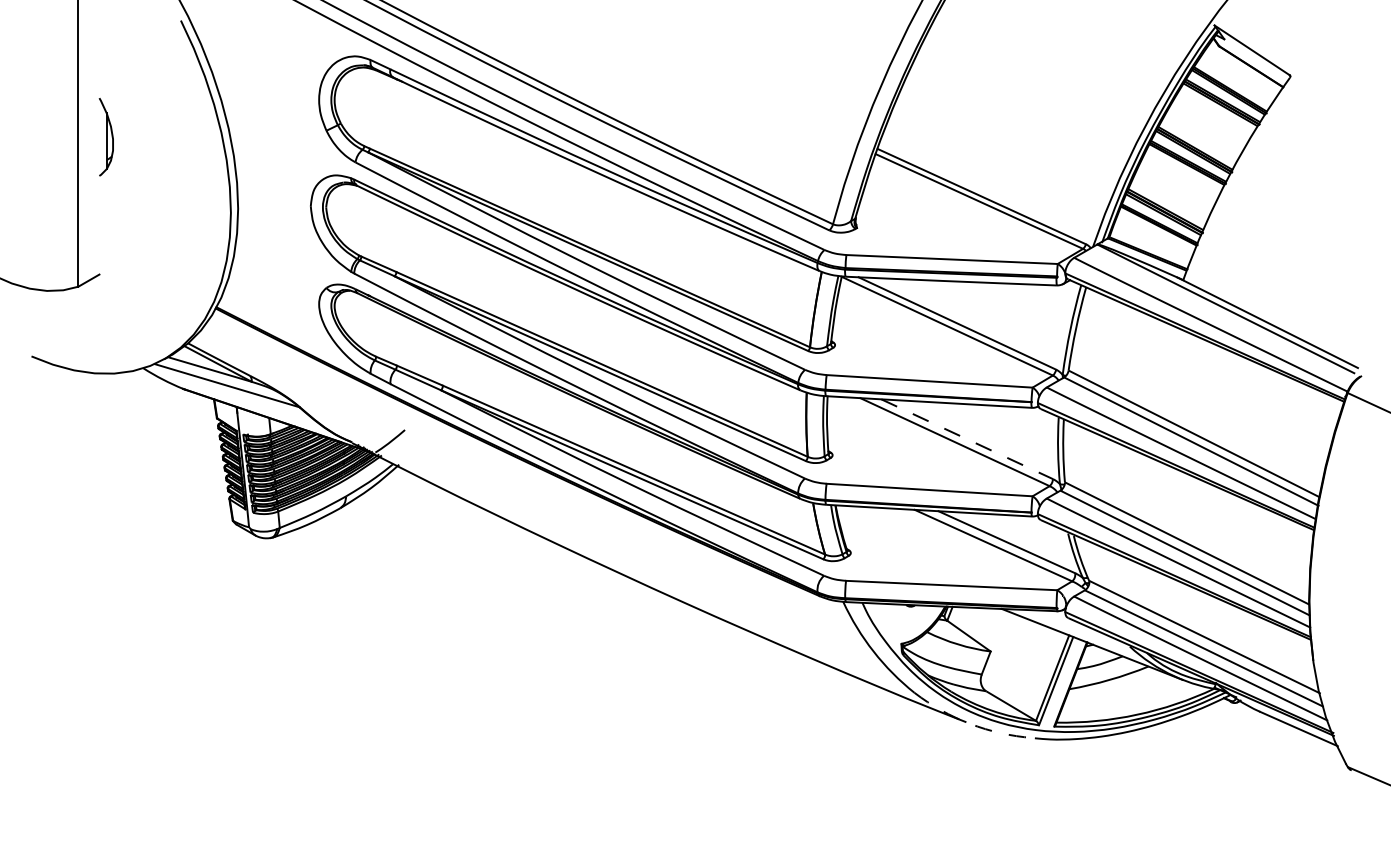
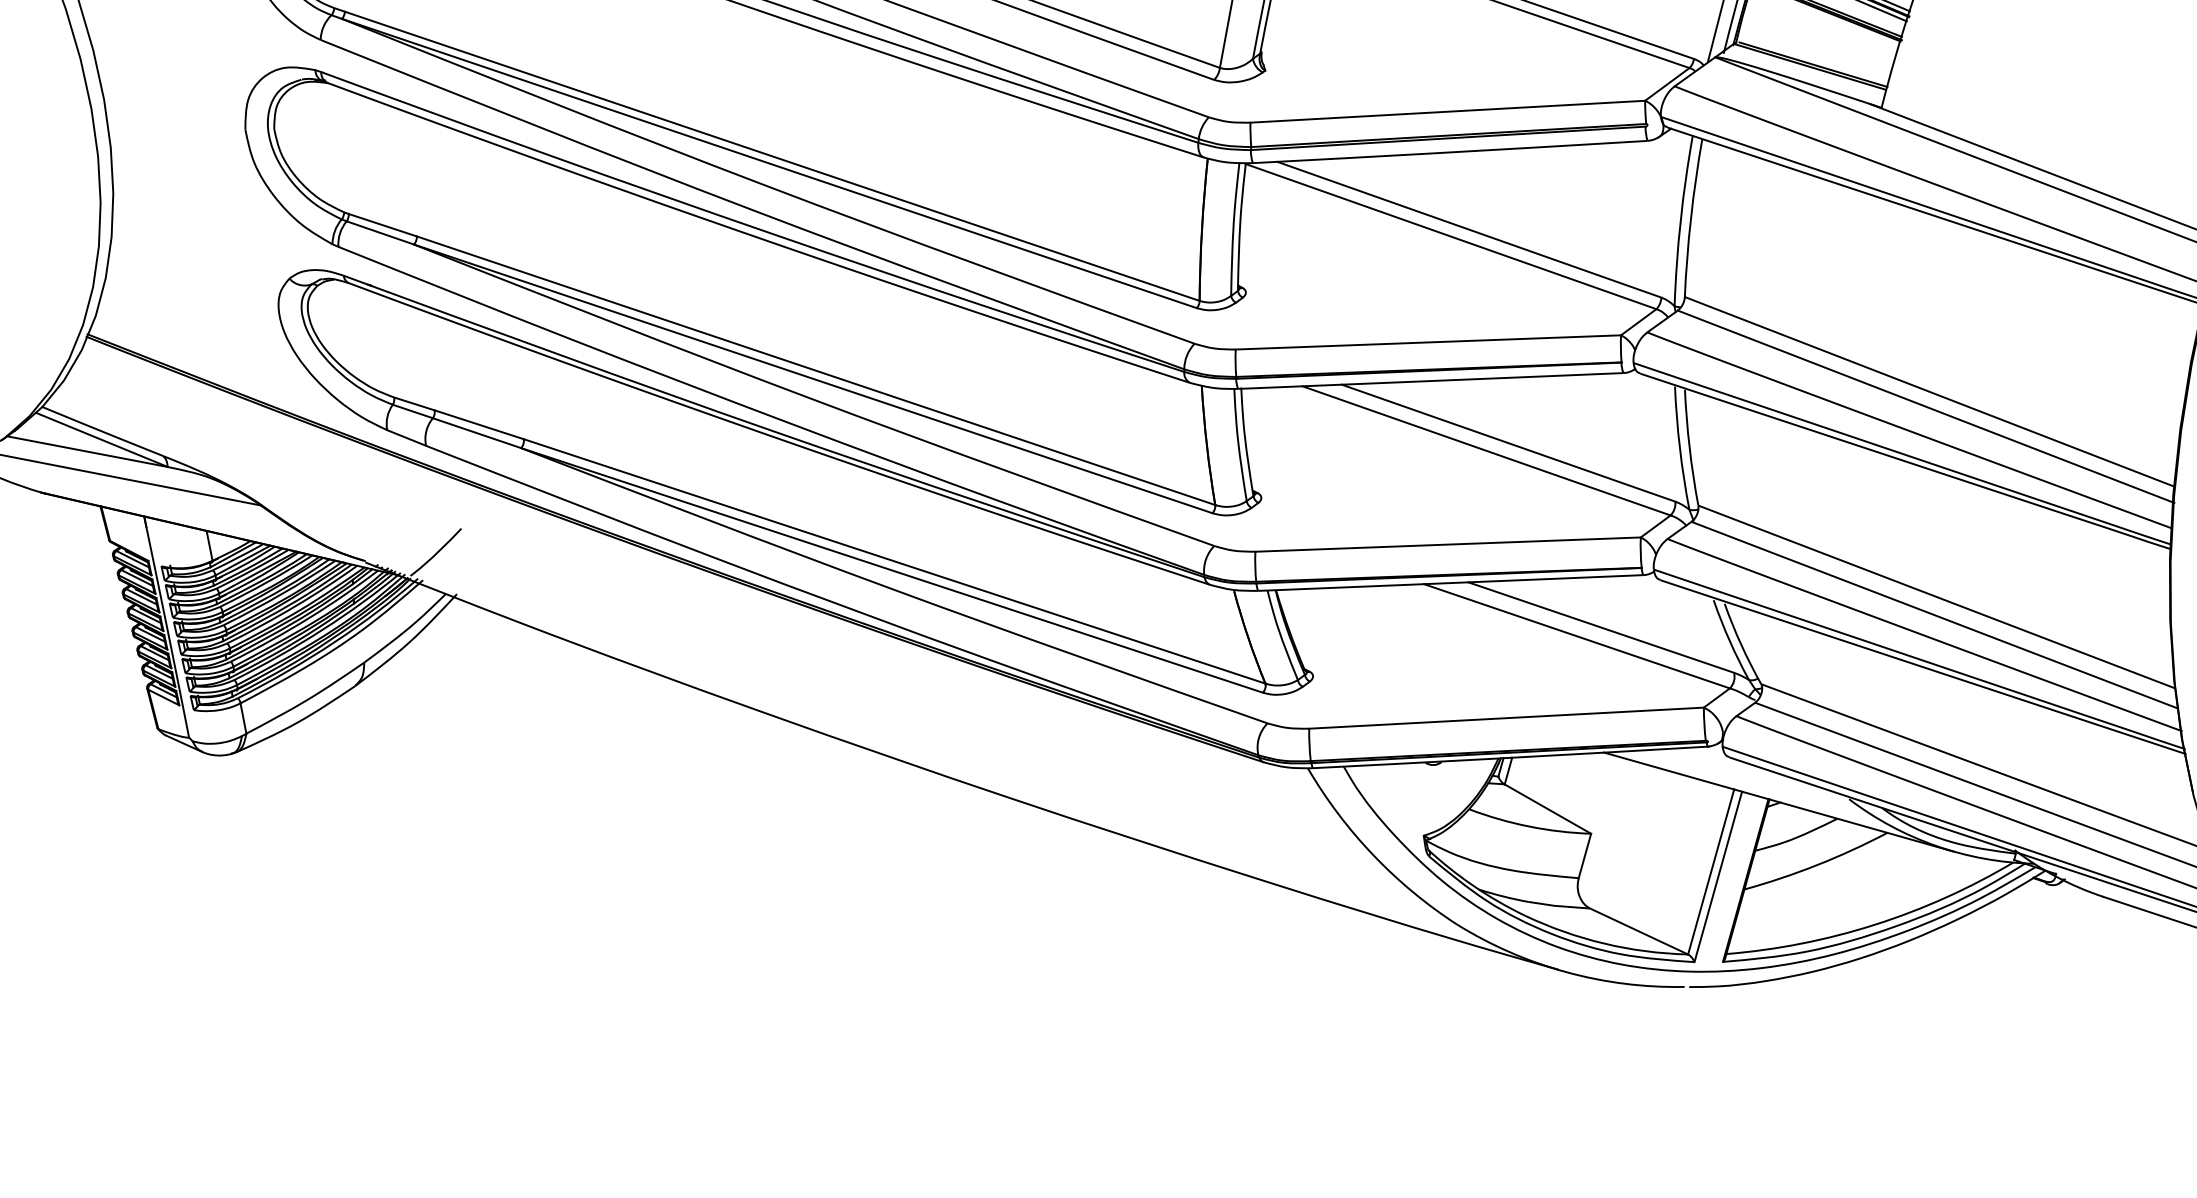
line: (967, 439) -> (1509, 443), dashed -> solid
arc: (970, 723) -> (1566, 971), dashed -> solid

